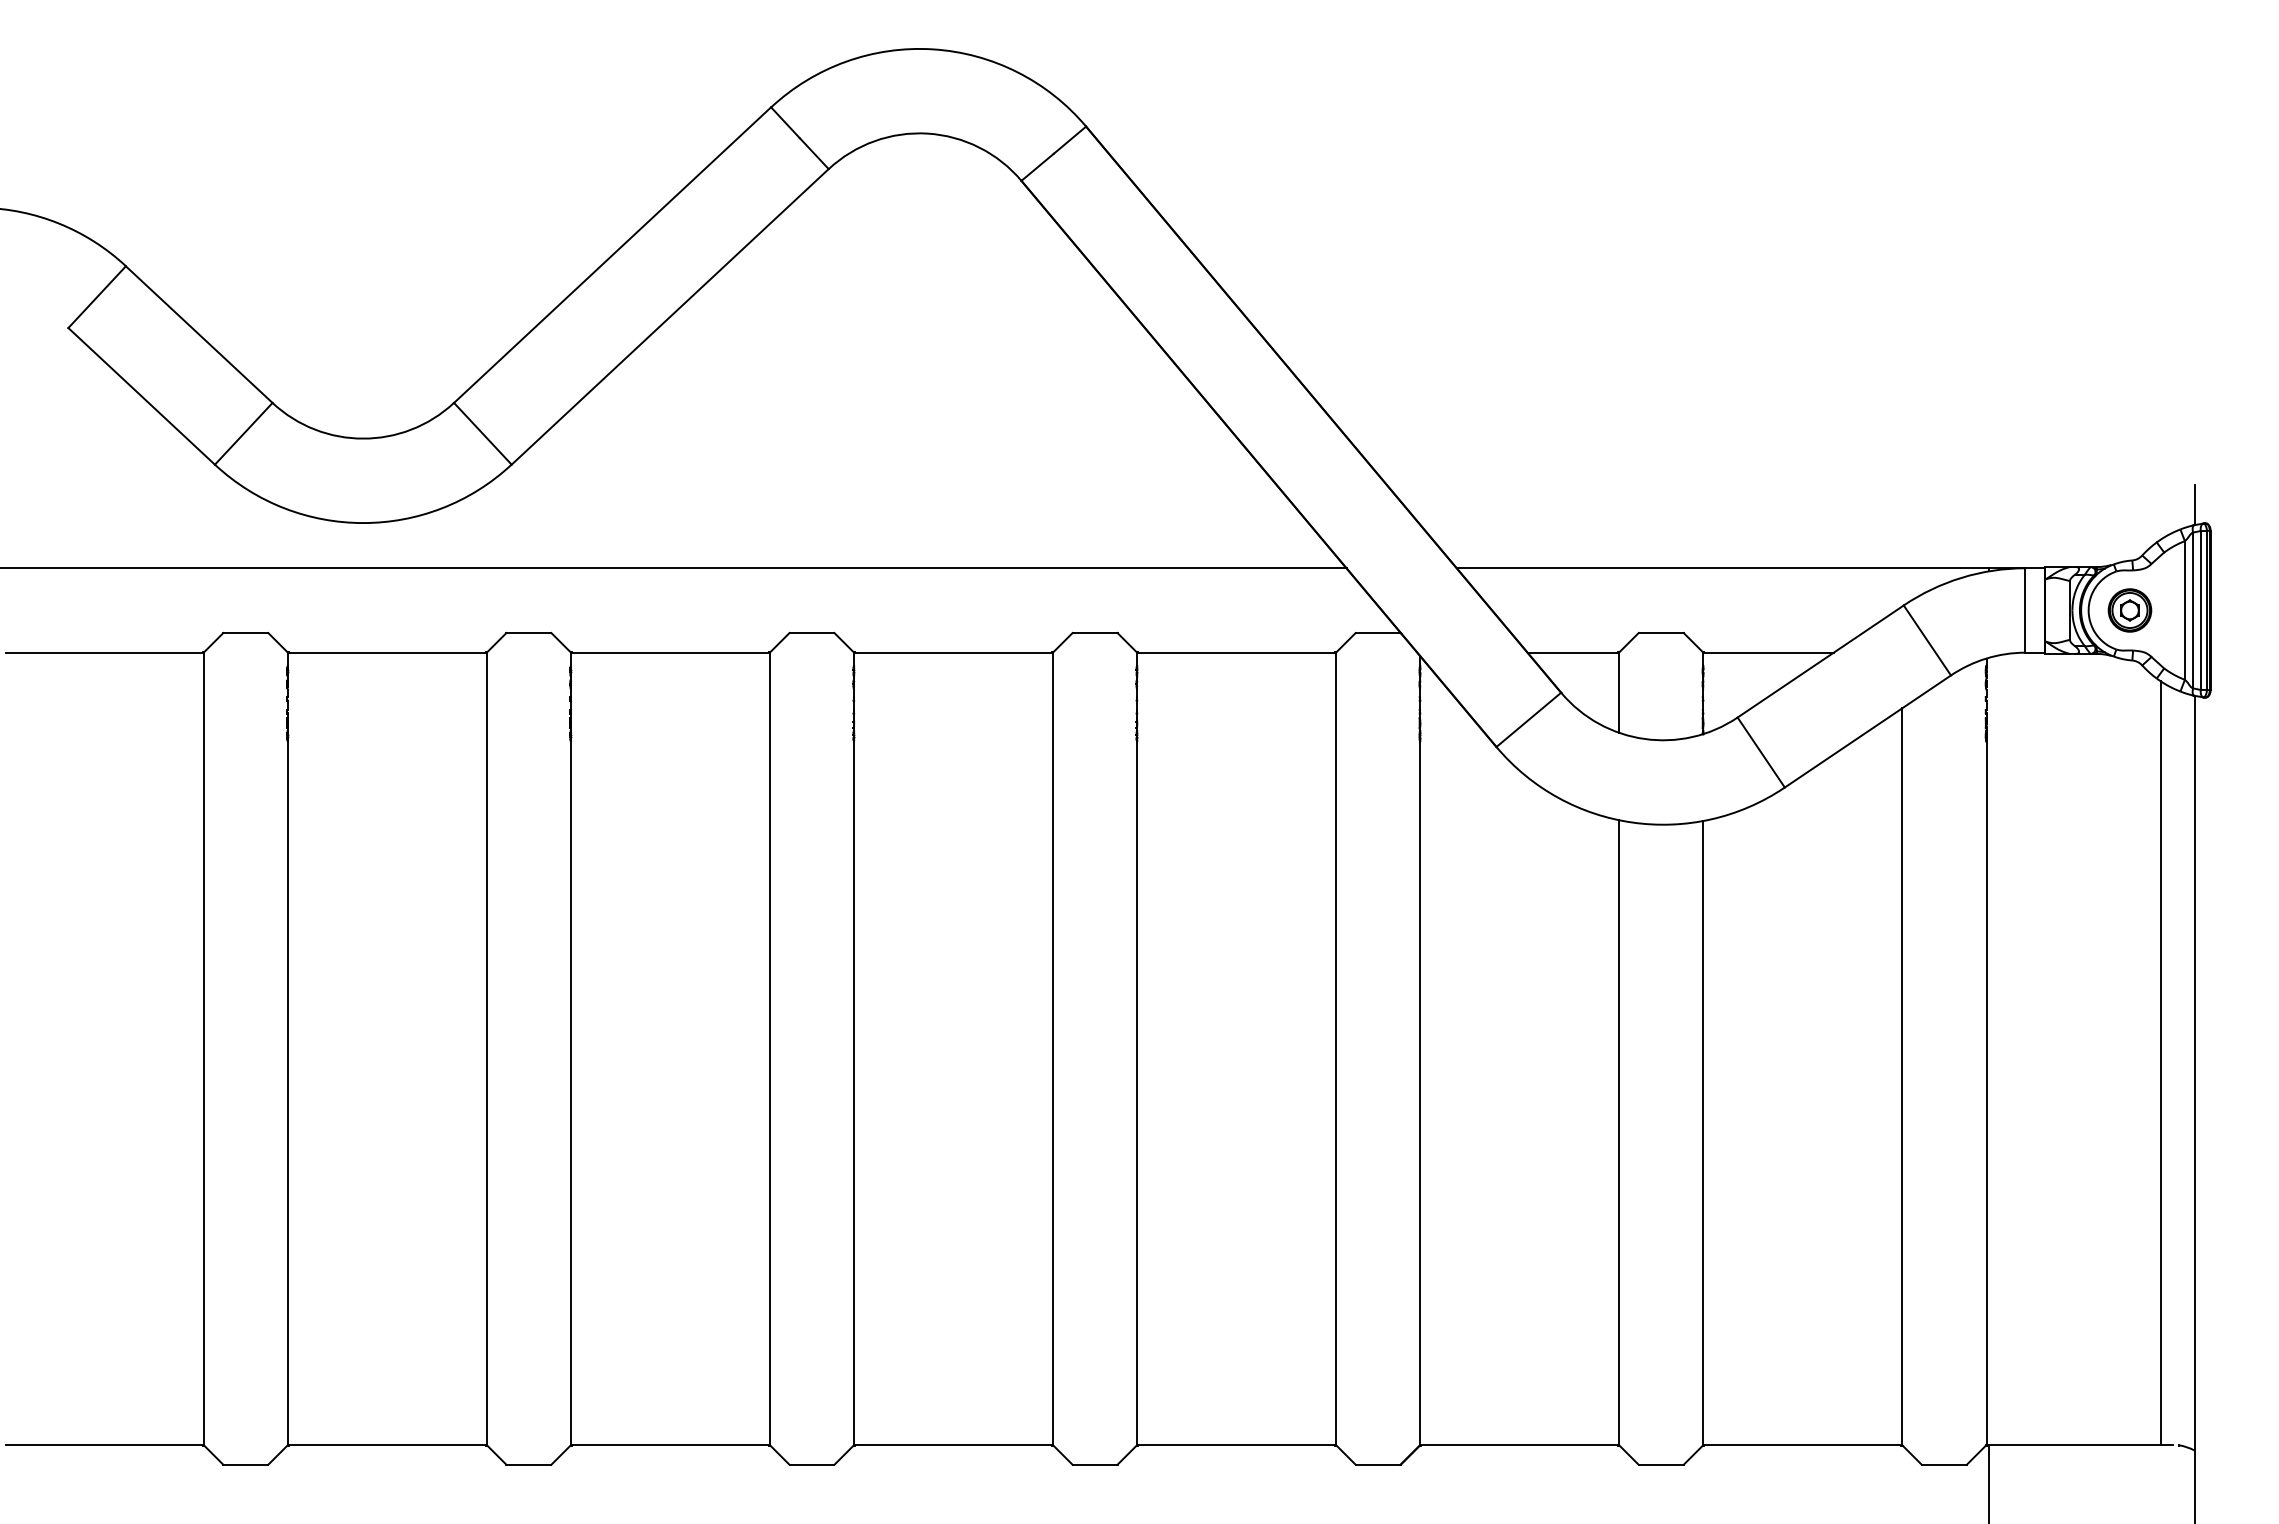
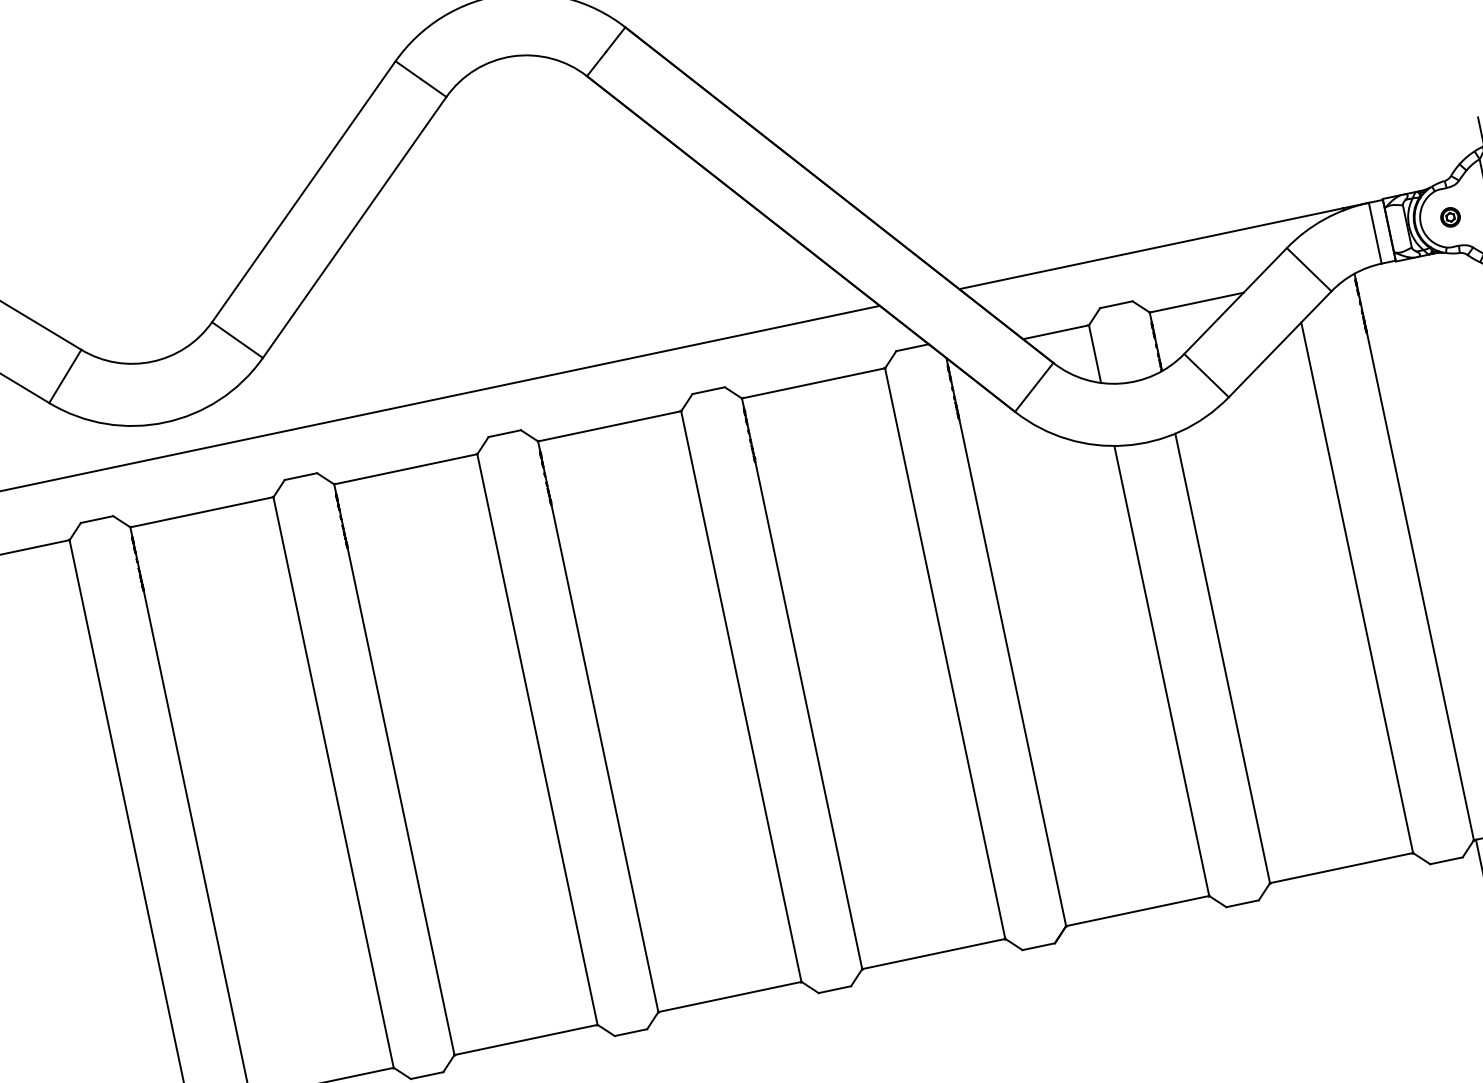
part: (2129, 610) -> (1450, 217), size x0.6

